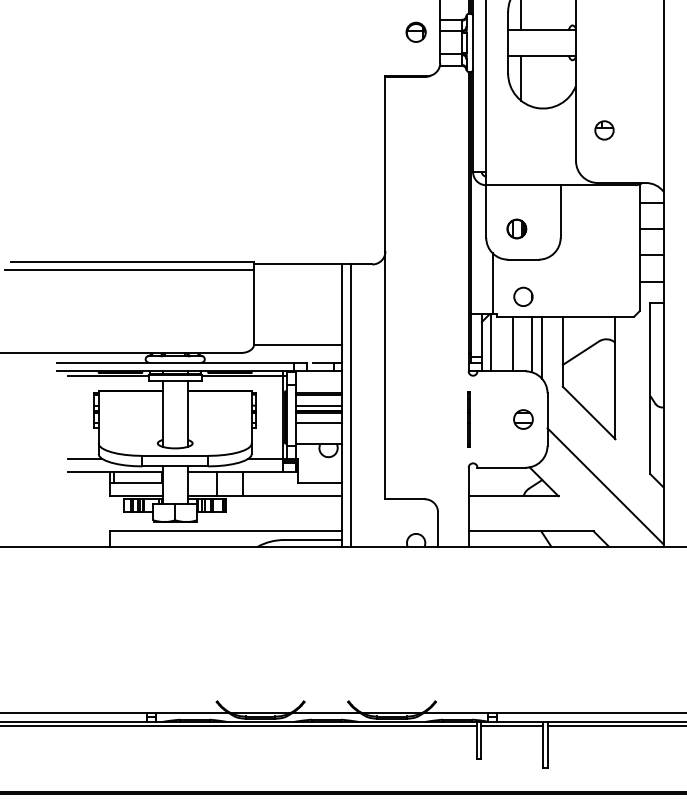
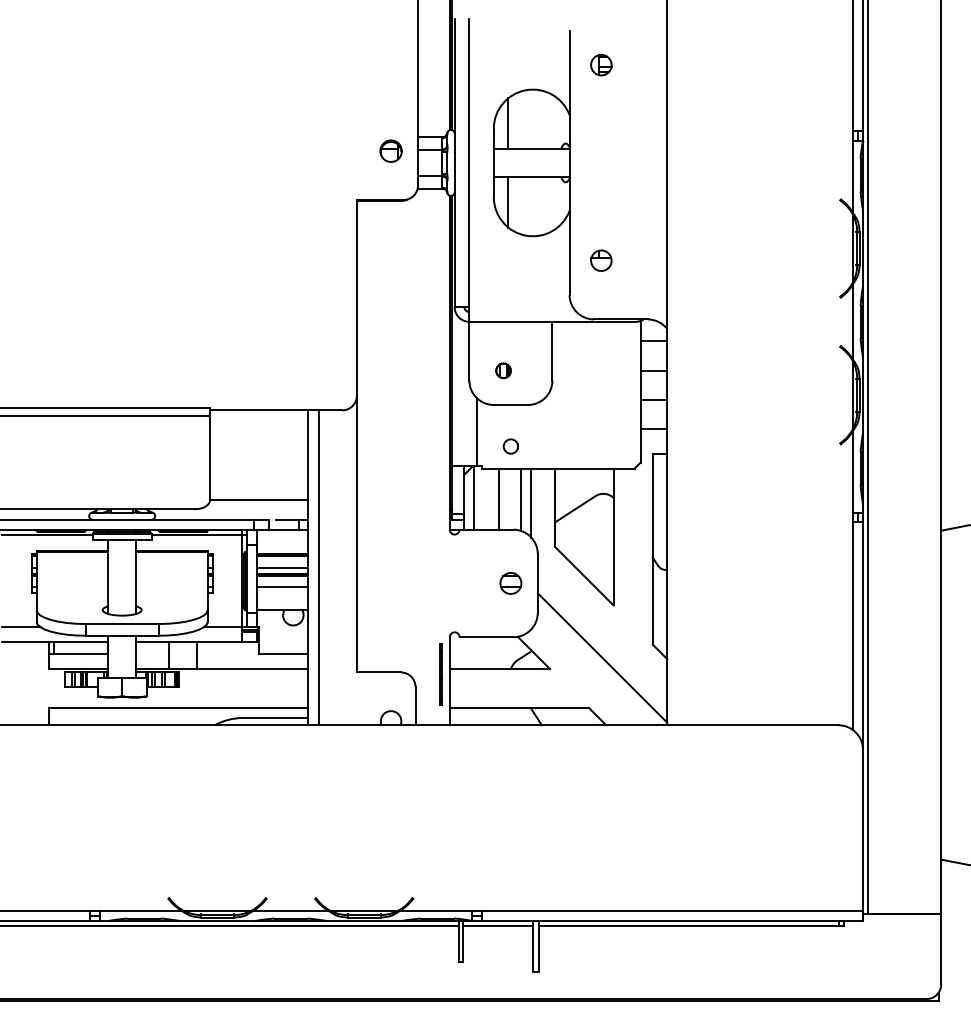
part: (516, 228) -> (503, 370), size x0.7
part: (523, 296) -> (510, 446), size x0.7
line: (468, 419) -> (440, 674), moved

